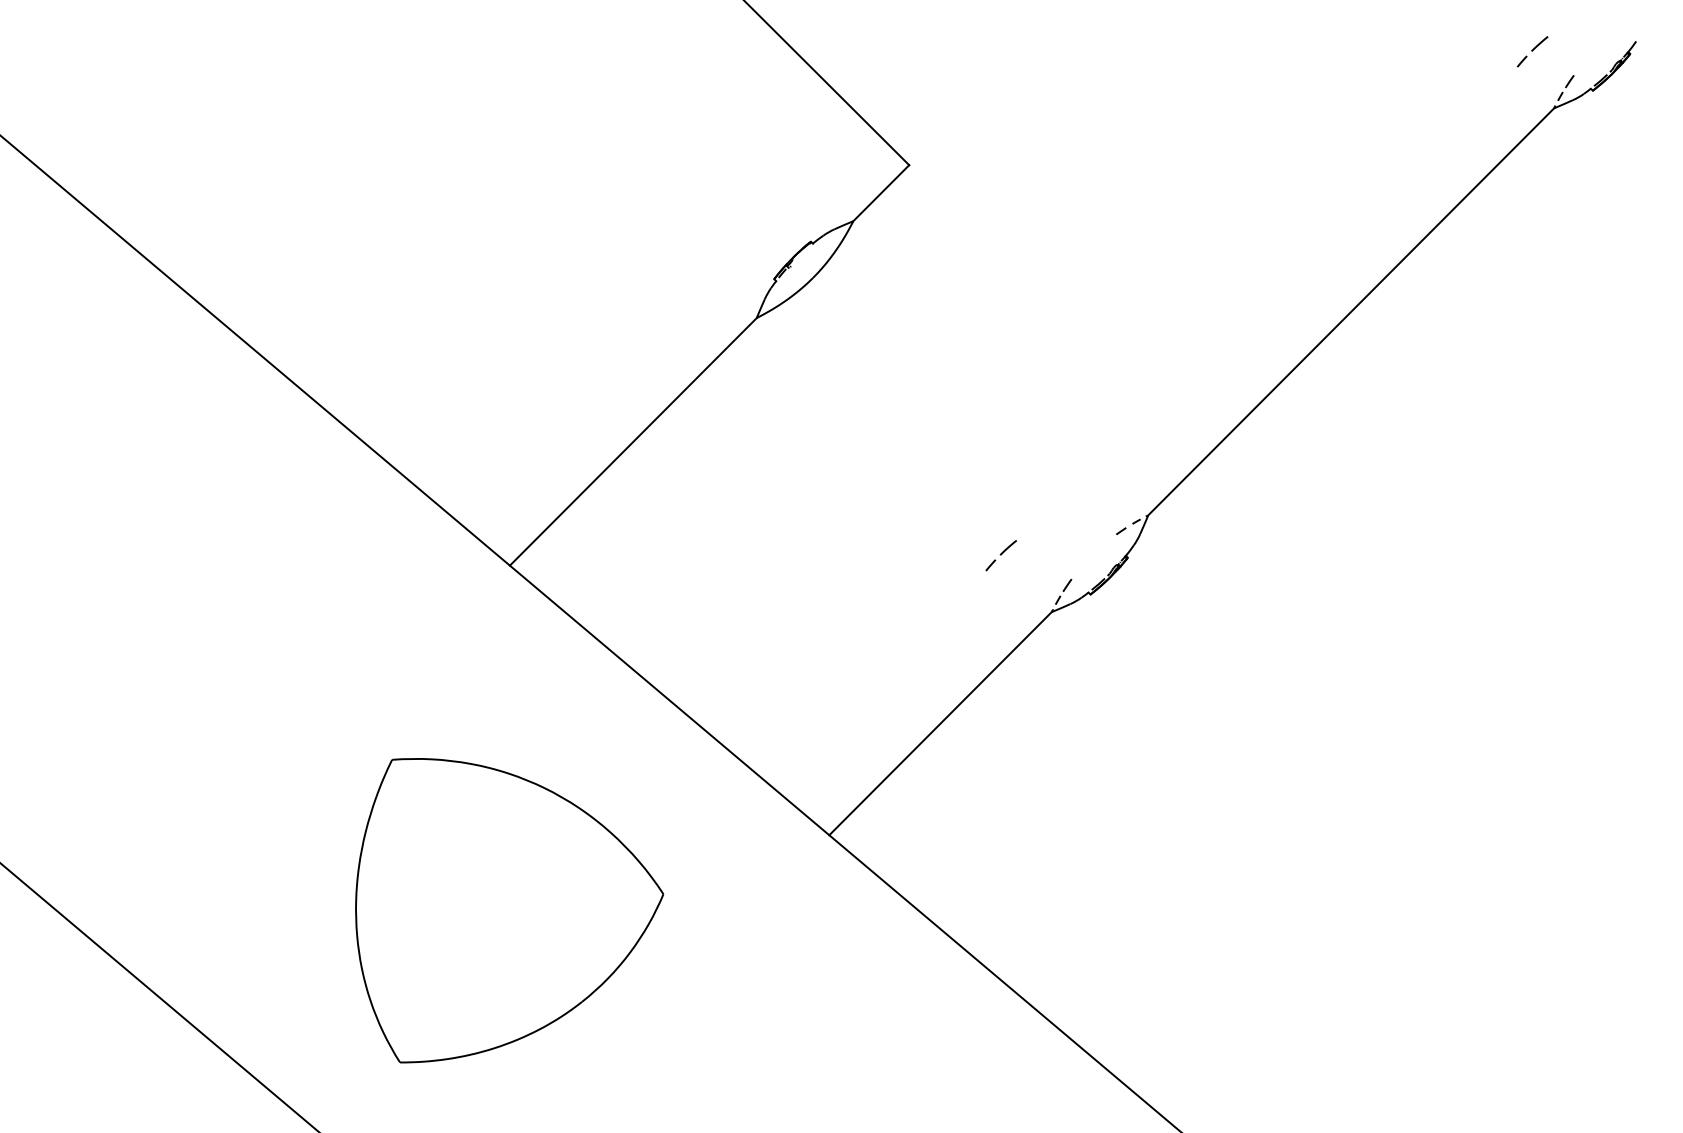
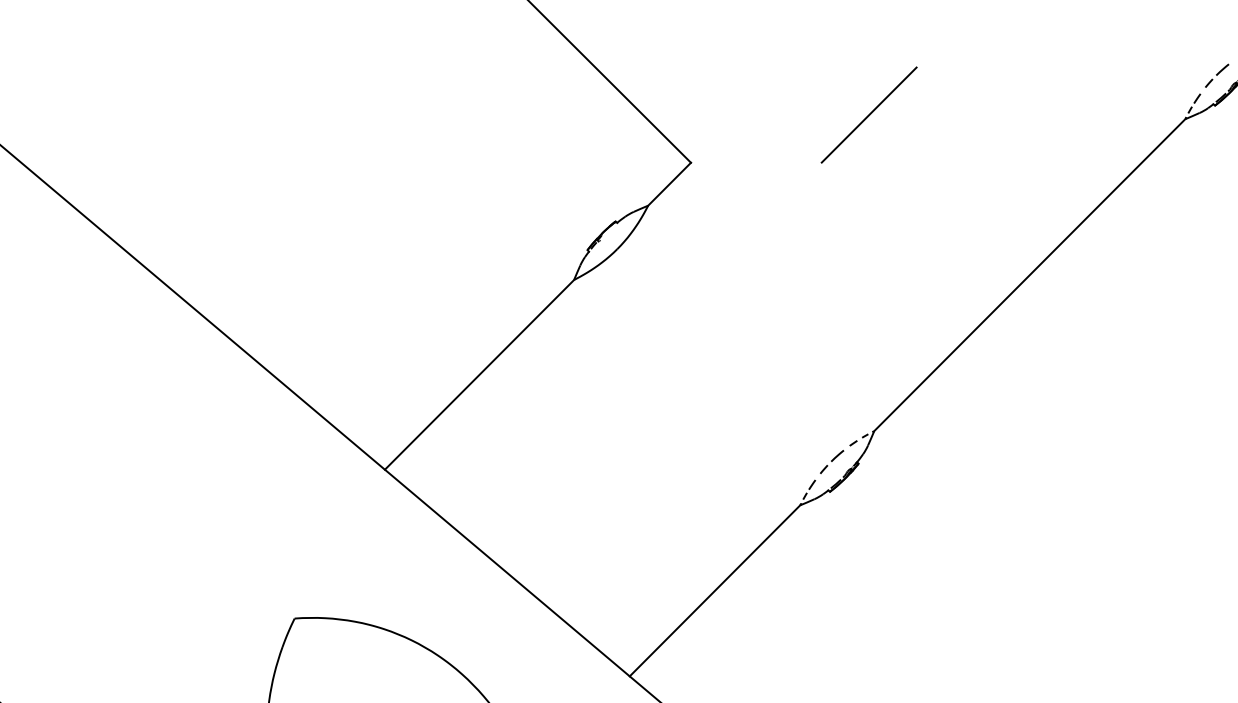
part: (1532, 51) -> (1217, 75), moved
line: (1141, 102) -> (869, 114), added
part: (1000, 555) -> (831, 461), moved

